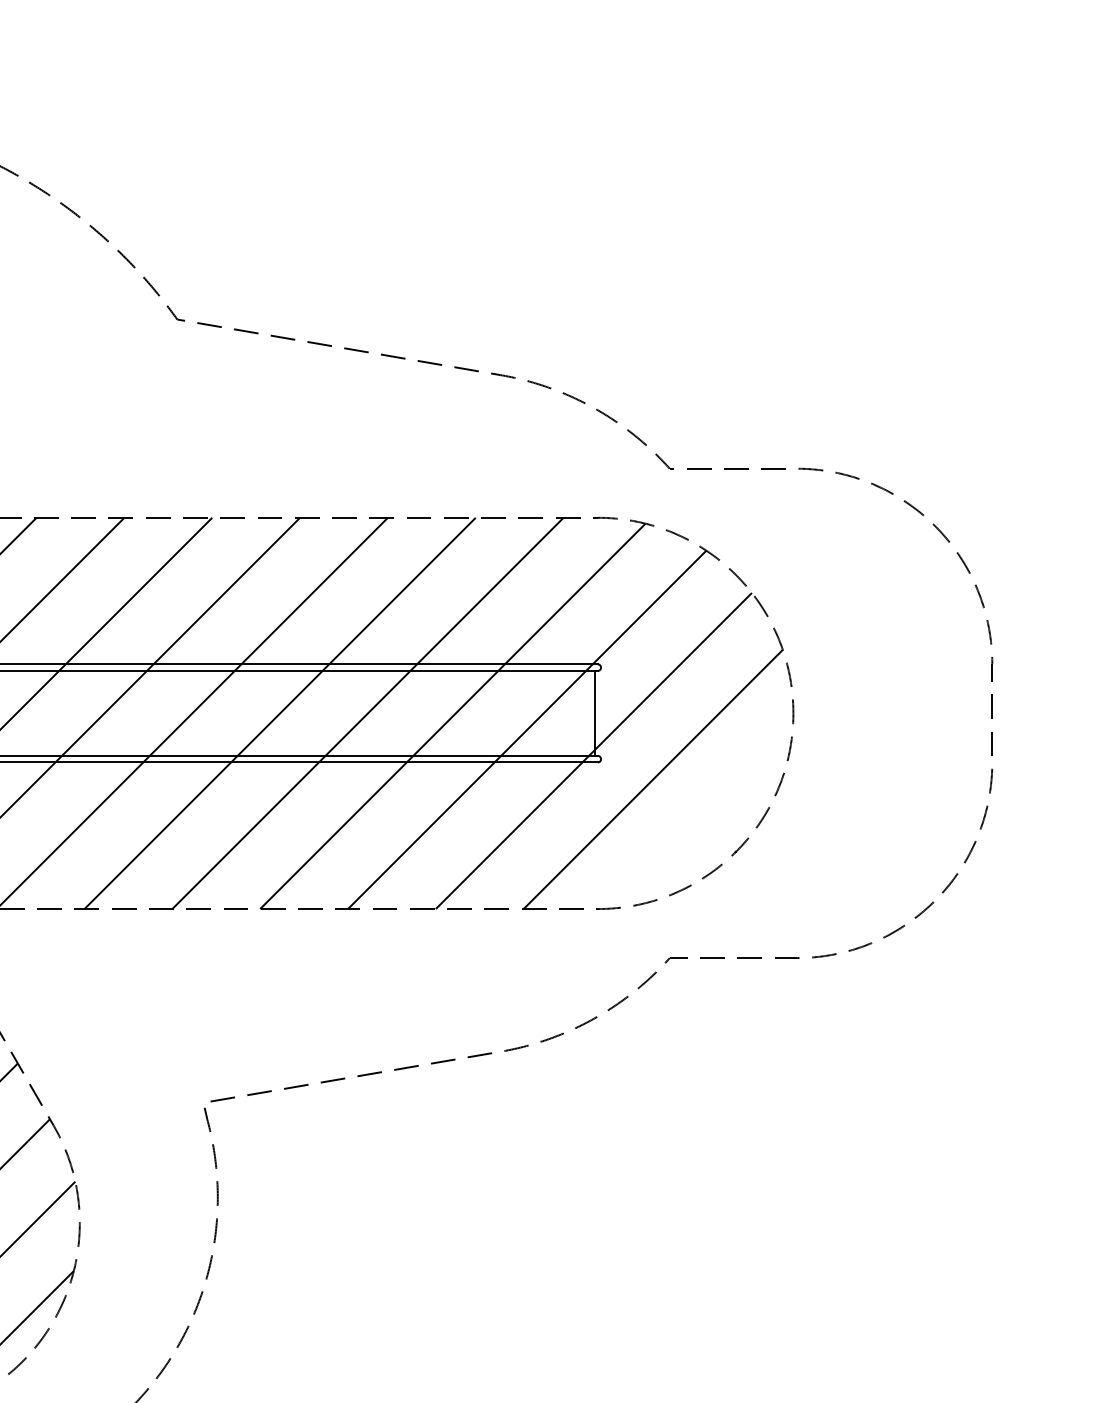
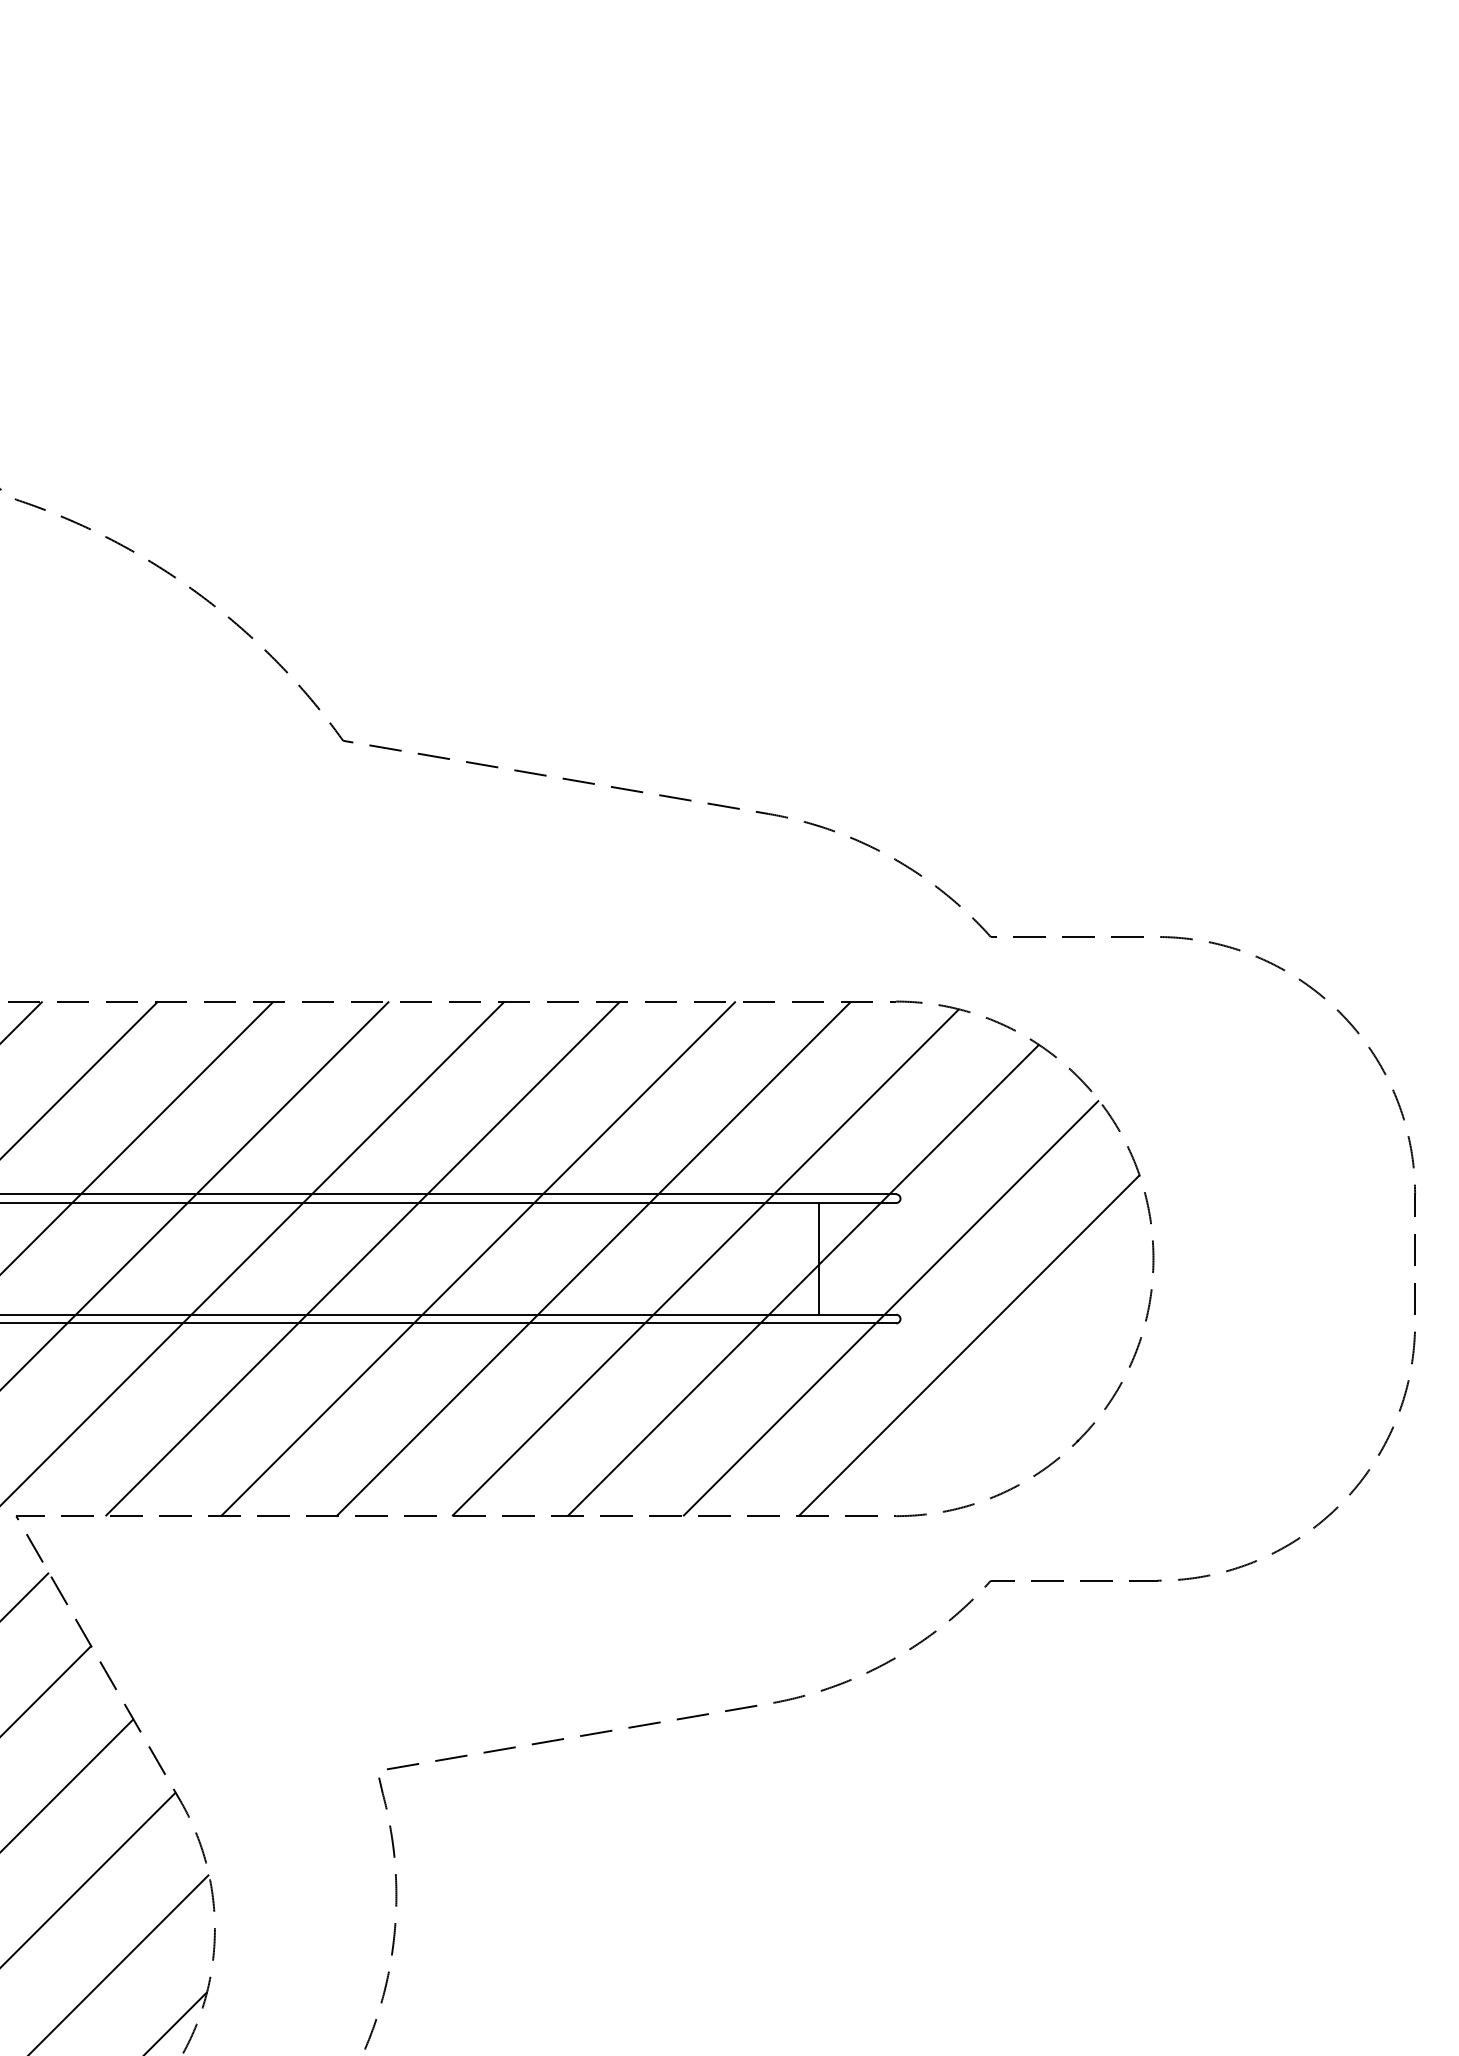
line: (594, 713) -> (818, 1258), moved

